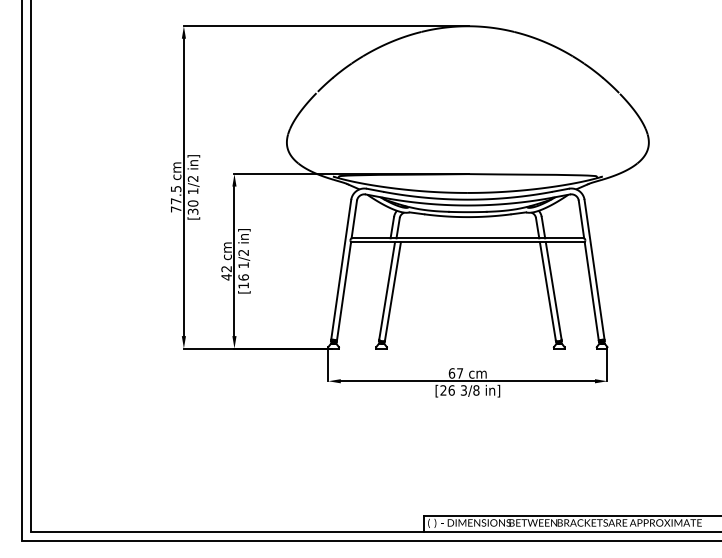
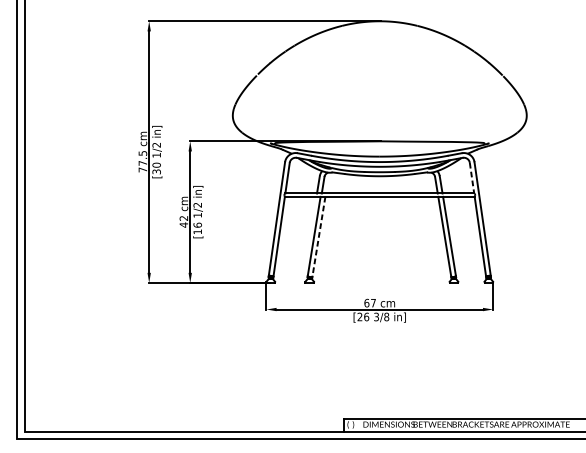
line: (581, 219) -> (472, 178), solid -> dashed
line: (392, 291) -> (318, 236), solid -> dashed

